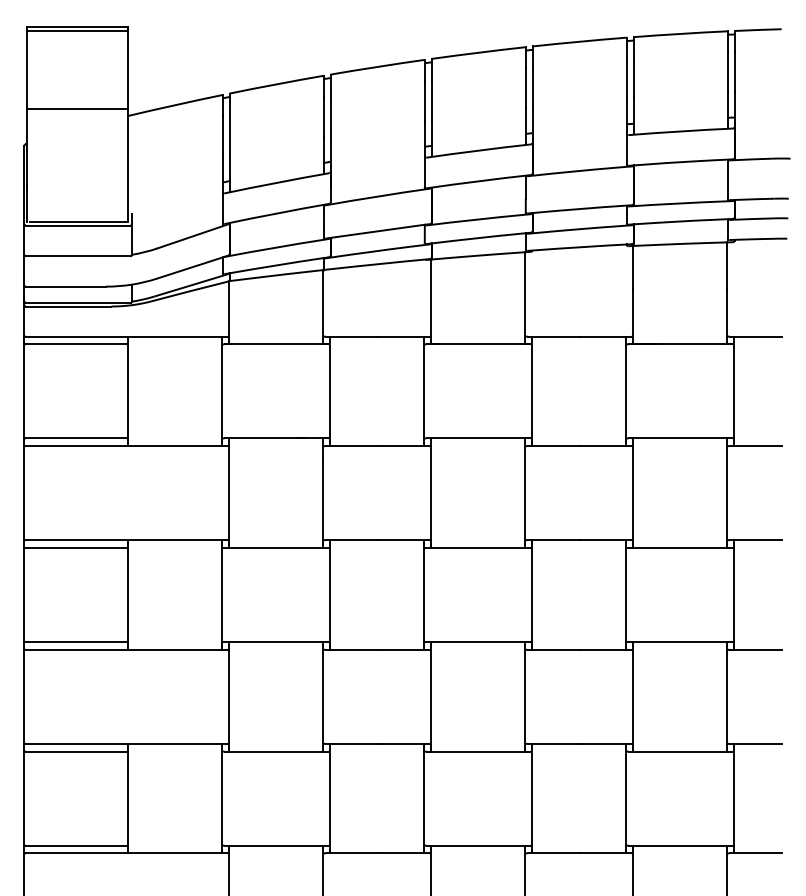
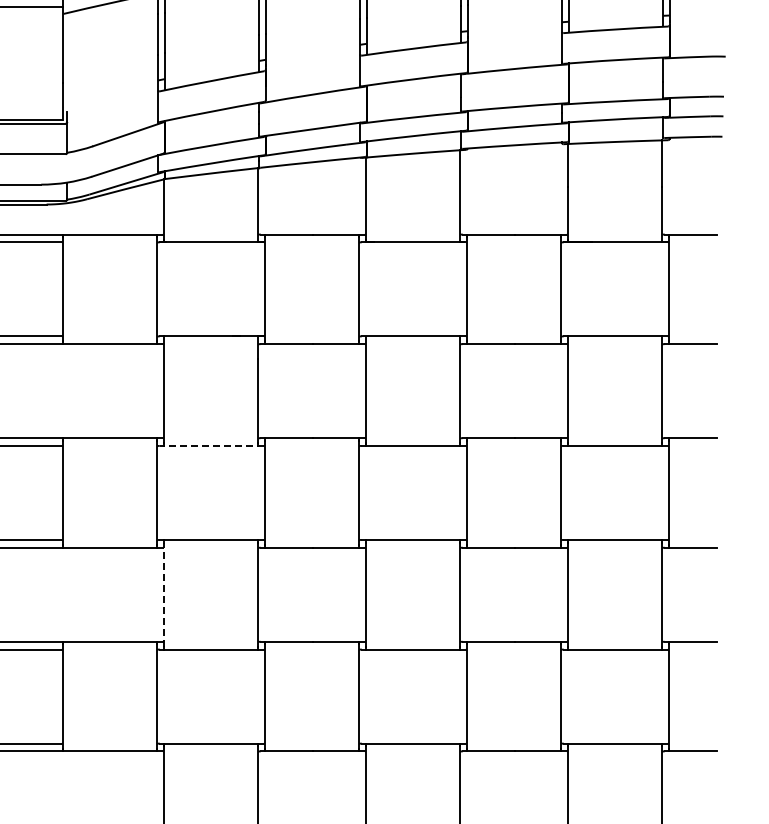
line: (276, 547) -> (211, 445), solid -> dashed
line: (228, 696) -> (163, 594), solid -> dashed

